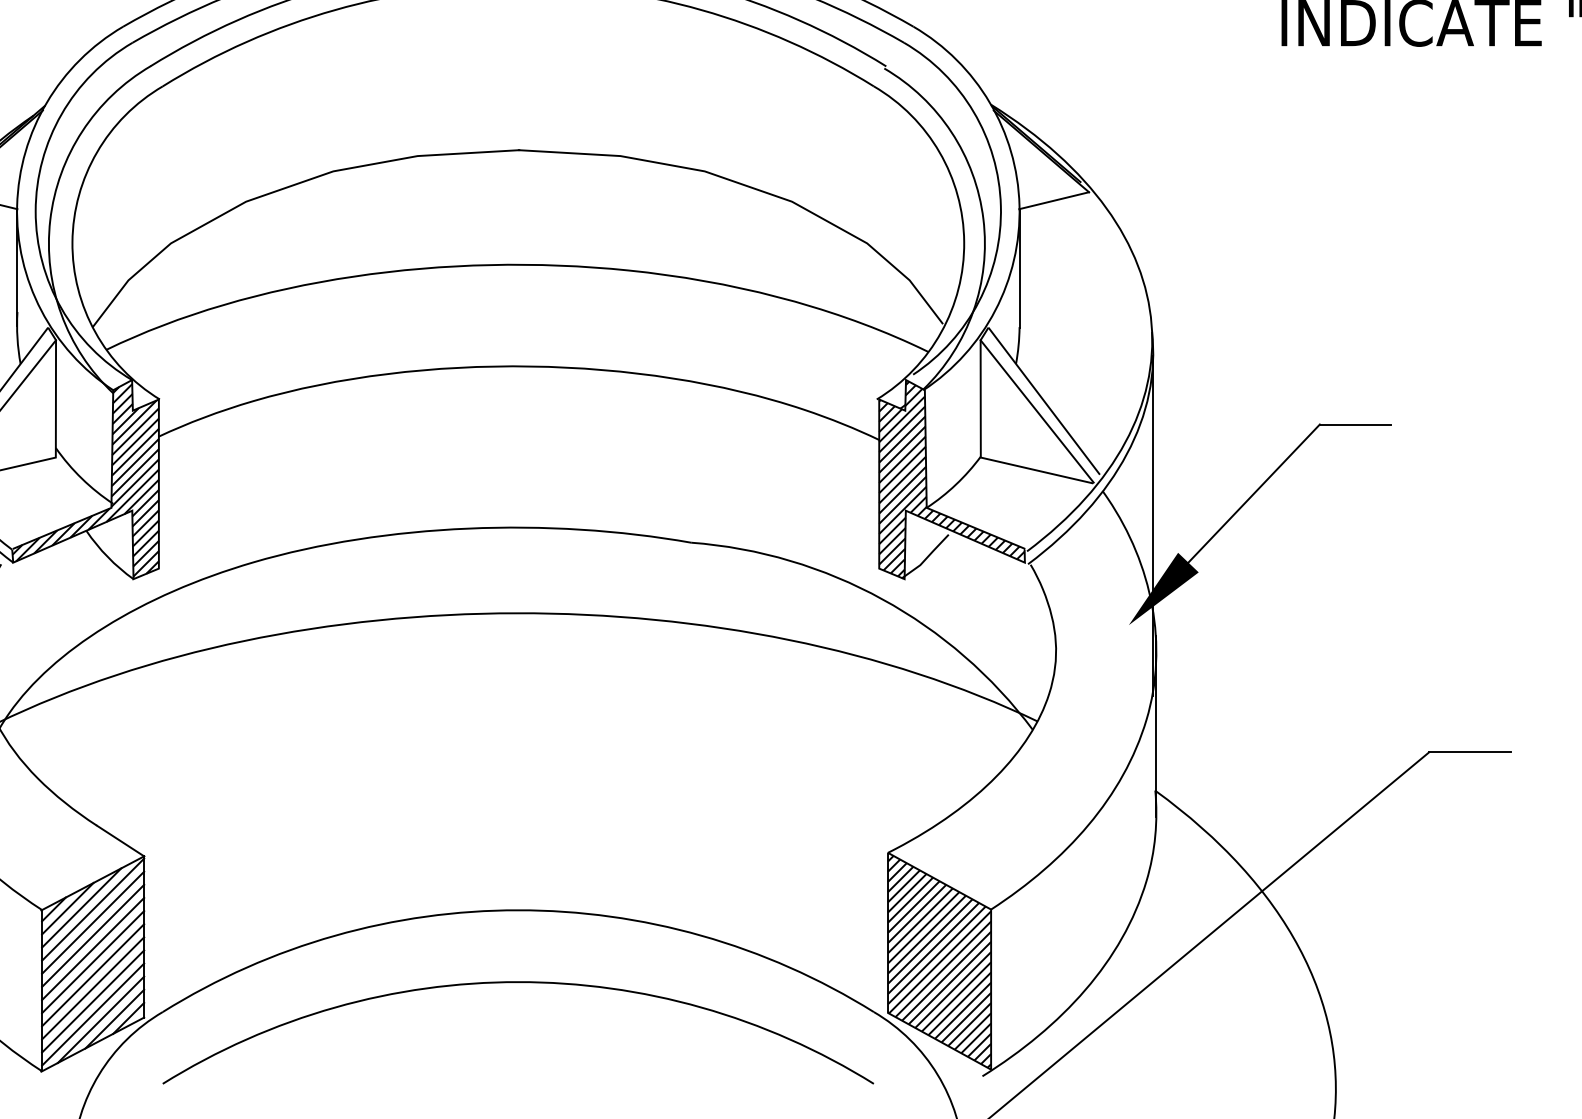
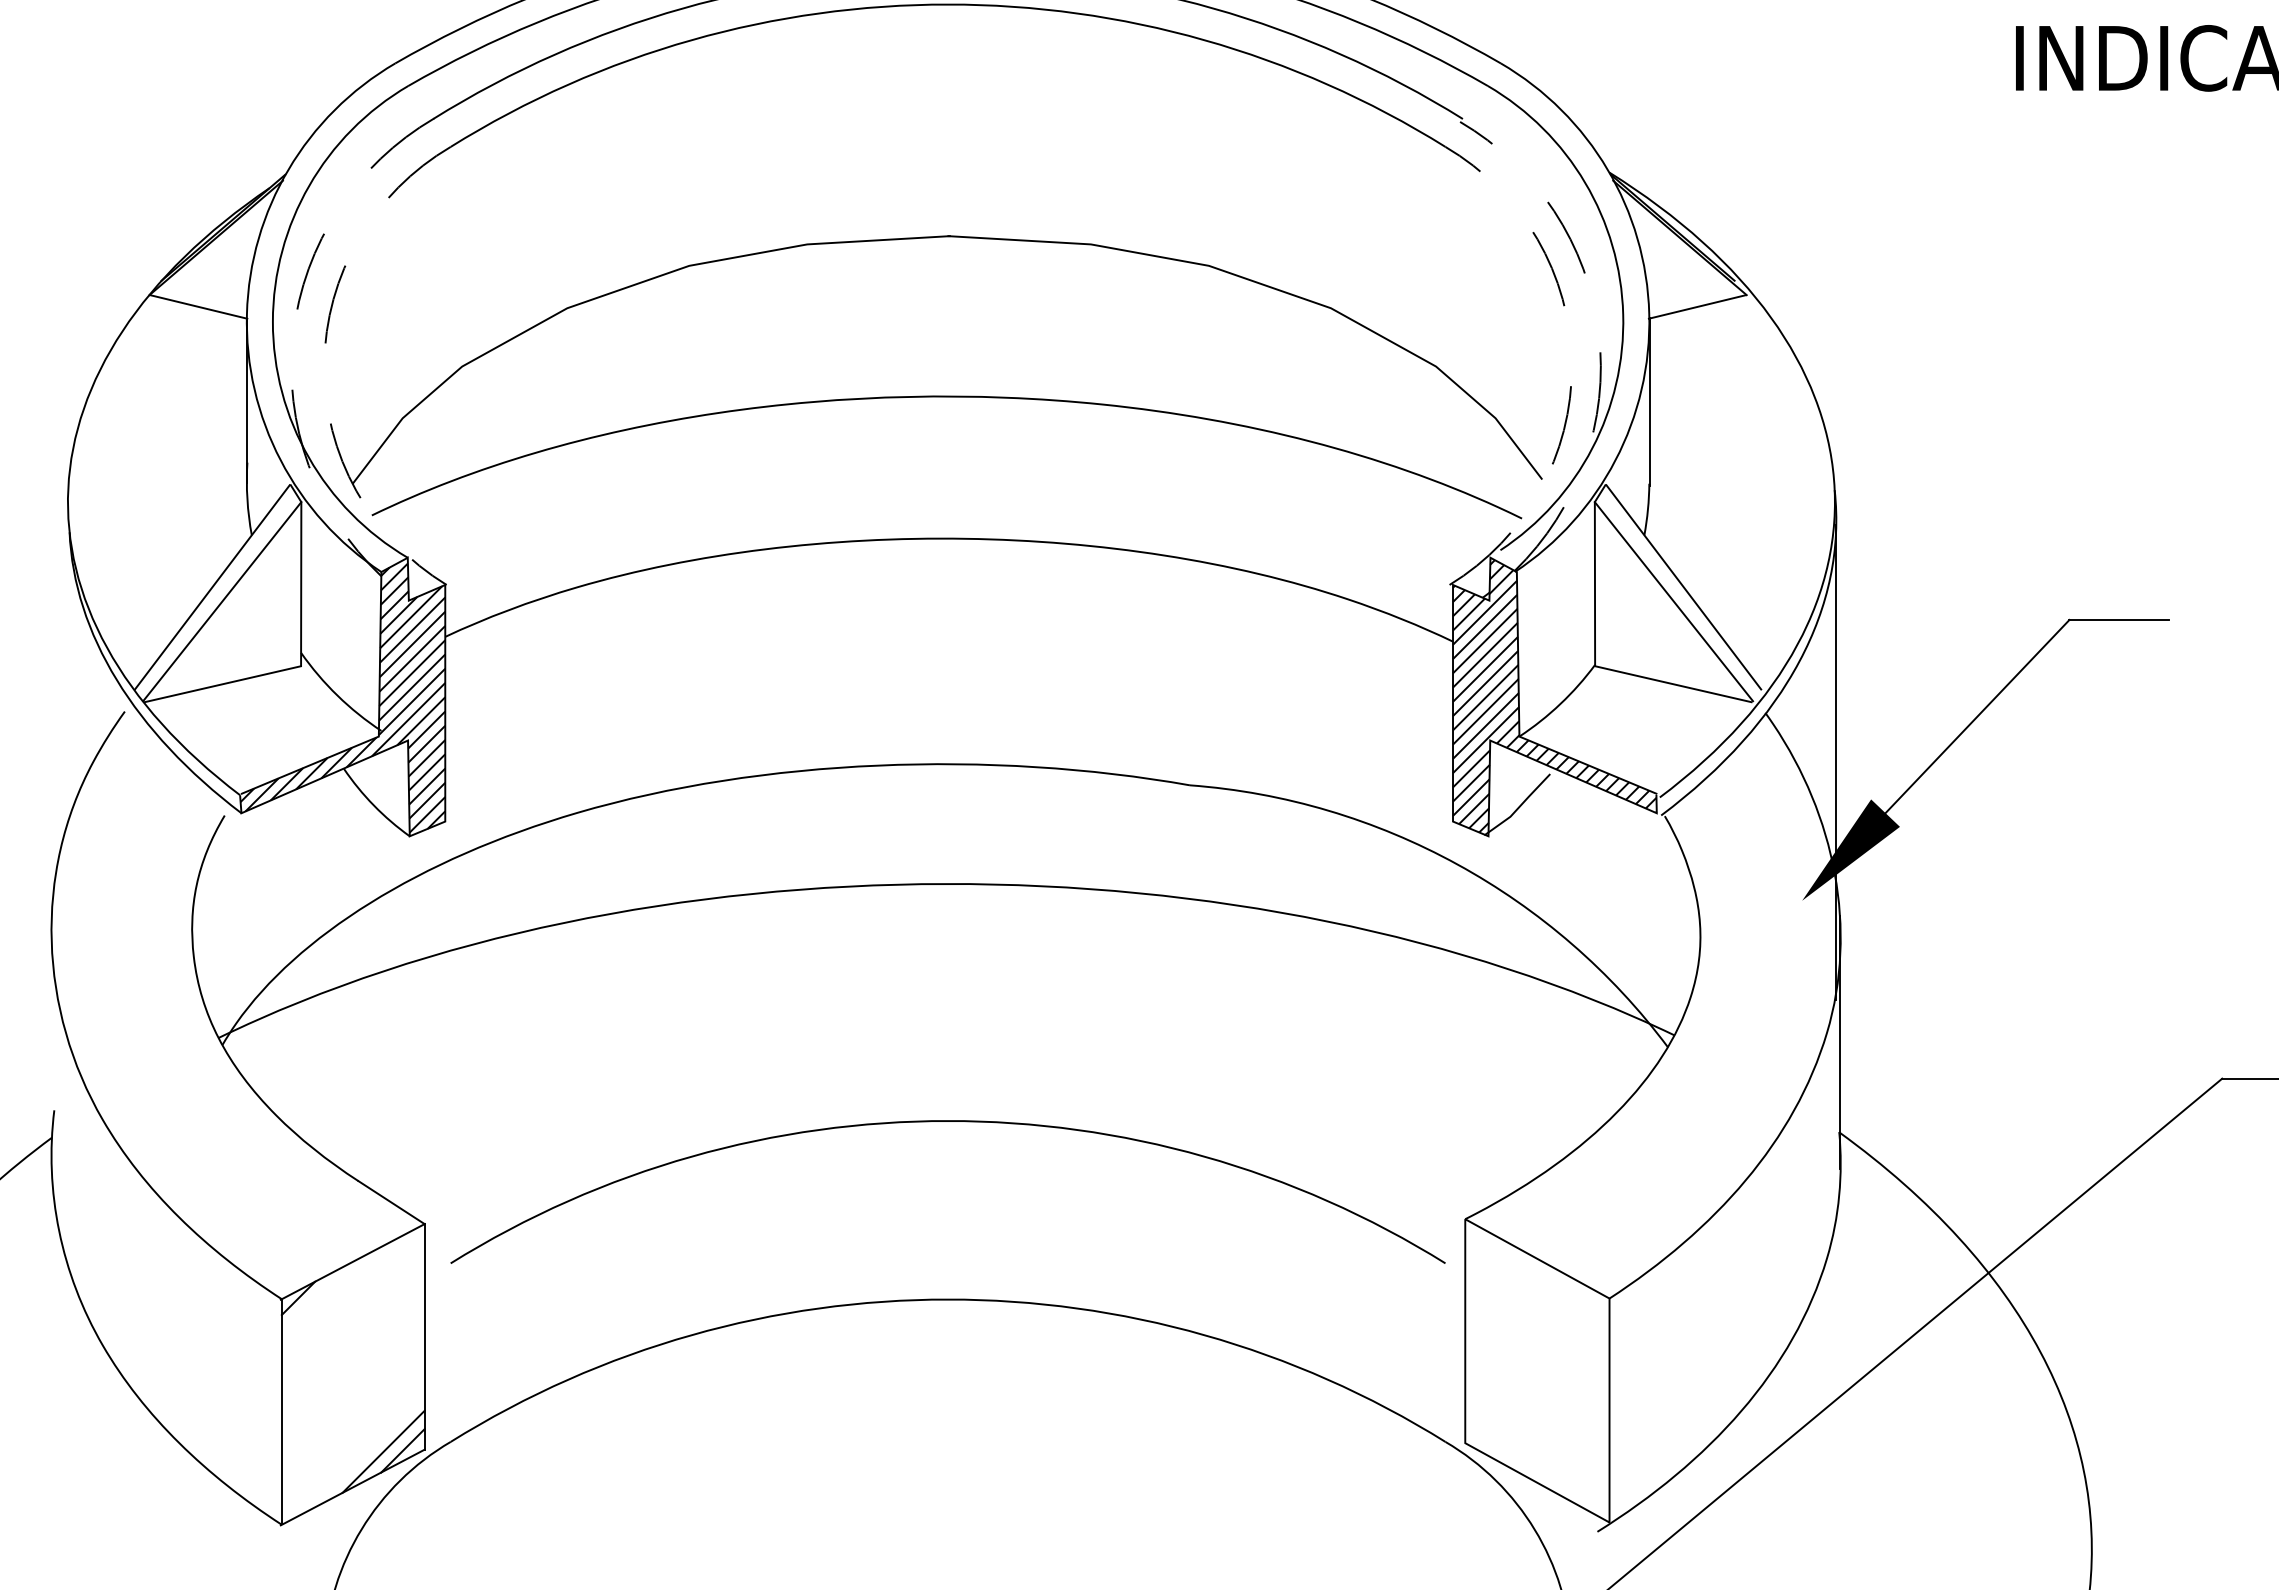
arc: (983, 219) -> (1598, 332), solid -> dashed
arc: (50, 220) -> (293, 334), solid -> dashed
arc: (72, 241) -> (324, 364), solid -> dashed
arc: (963, 241) -> (1571, 364), solid -> dashed
line: (81, 907) -> (336, 1295), removed
line: (67, 908) -> (317, 1297), removed
line: (92, 909) -> (352, 1298), removed
line: (92, 922) -> (352, 1316), removed
line: (92, 935) -> (352, 1334), removed
line: (92, 948) -> (352, 1353), removed
line: (92, 961) -> (352, 1371), removed
hatch: (939, 961) -> (1537, 1371), removed
line: (92, 975) -> (352, 1390), removed
arc: (517, 982) -> (947, 1121), moved
line: (92, 988) -> (352, 1408), removed
line: (92, 1001) -> (352, 1426), removed
line: (92, 1014) -> (352, 1445), removed
line: (100, 1019) -> (363, 1452), removed

